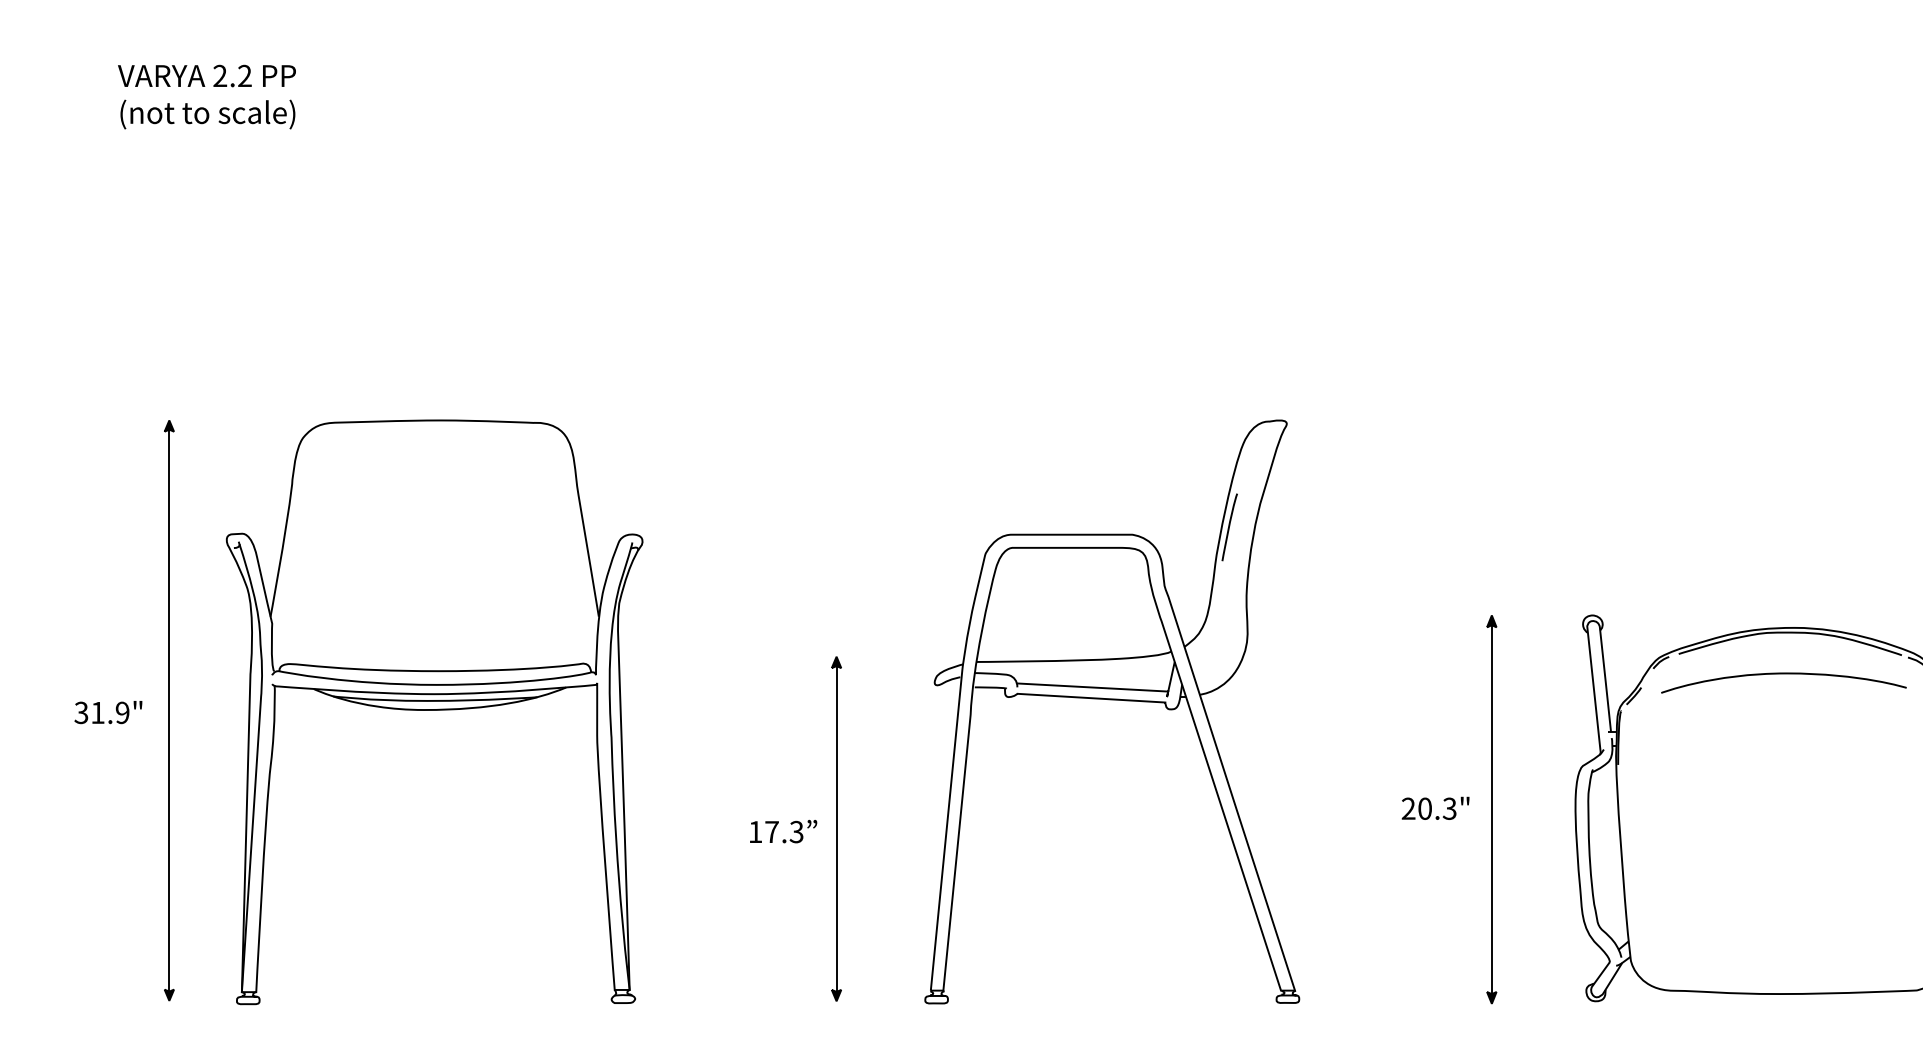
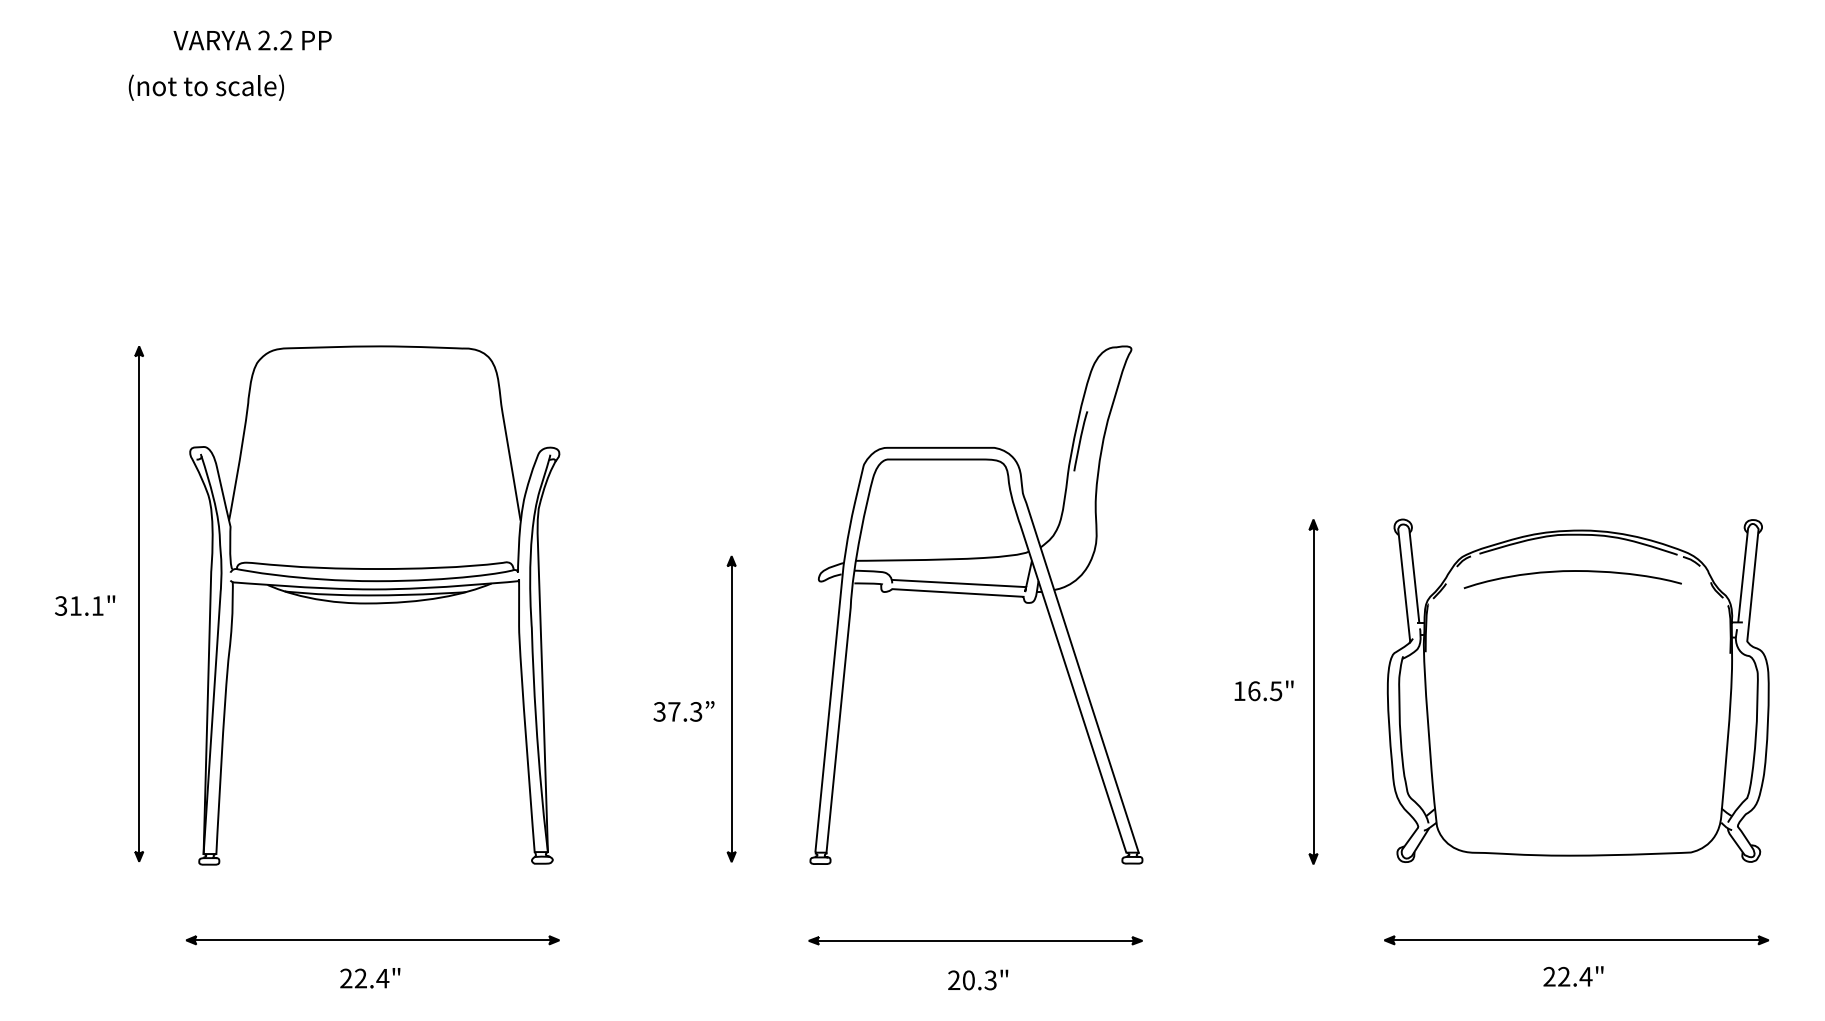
text: (206, 75) -> (252, 40), moved
text: (206, 114) -> (205, 87), moved
text: (122, 712) -> (97, 605), 31.9" -> 31.1"
text: (1428, 808) -> (1257, 690), 20.3" -> 16.5"
text: (755, 831) -> (659, 711), 17.3 -> 37.3

